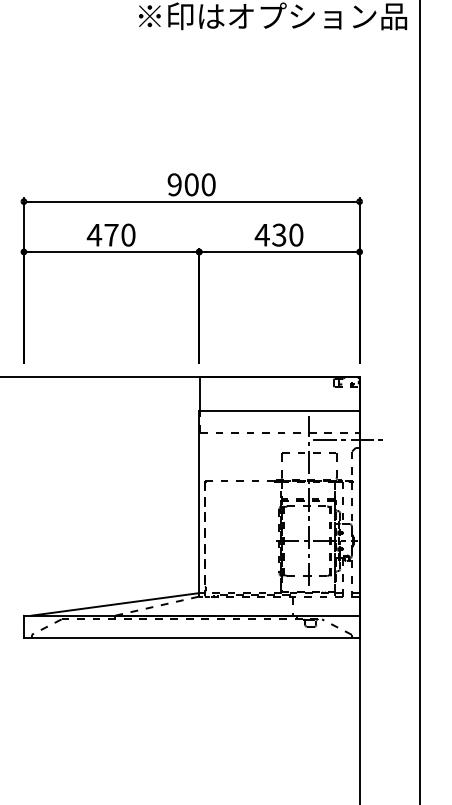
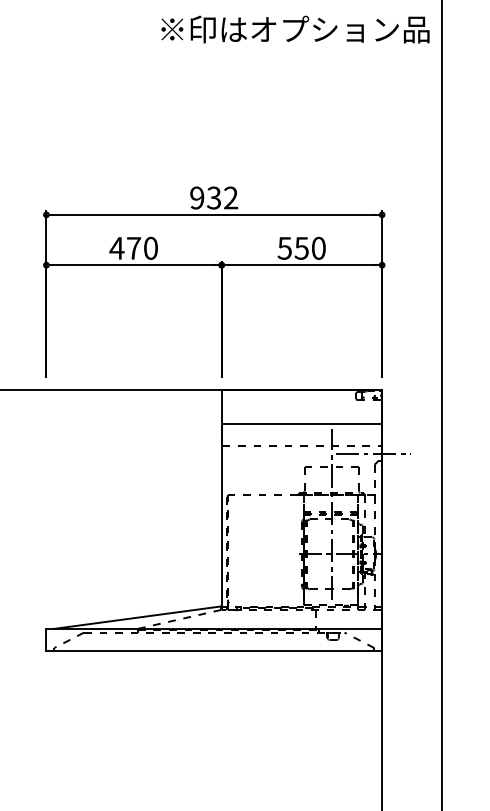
text: (200, 184) -> (222, 197), 900 -> 932
text: (270, 234) -> (292, 247), 430 -> 550

